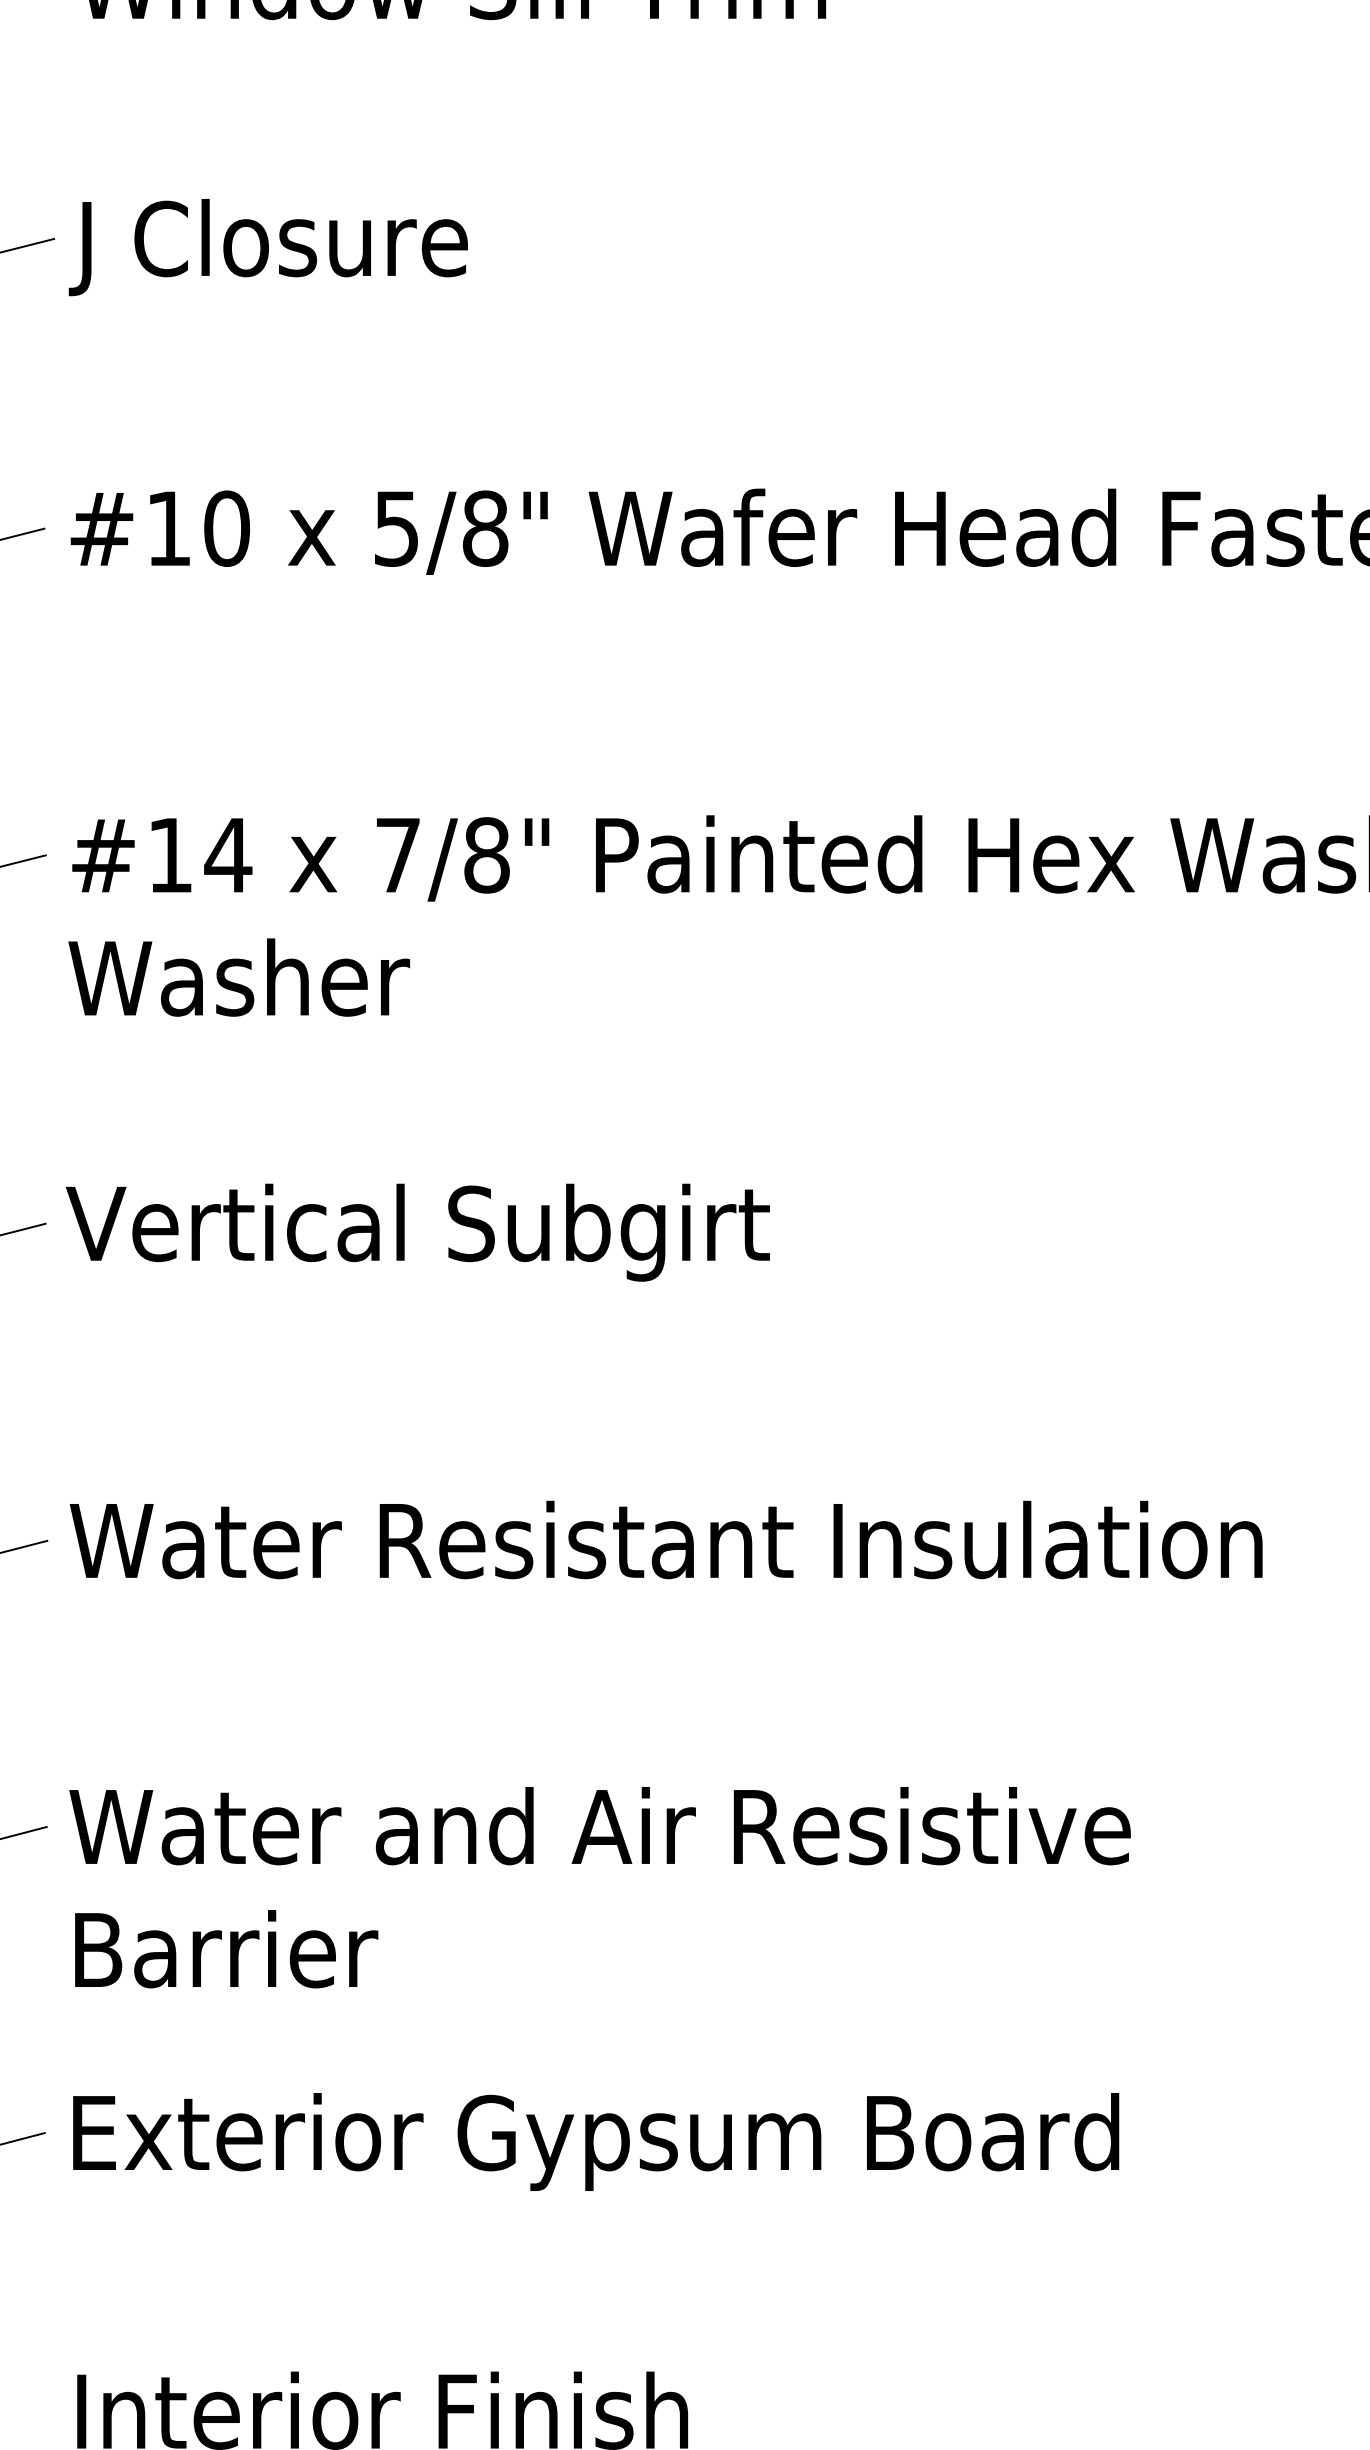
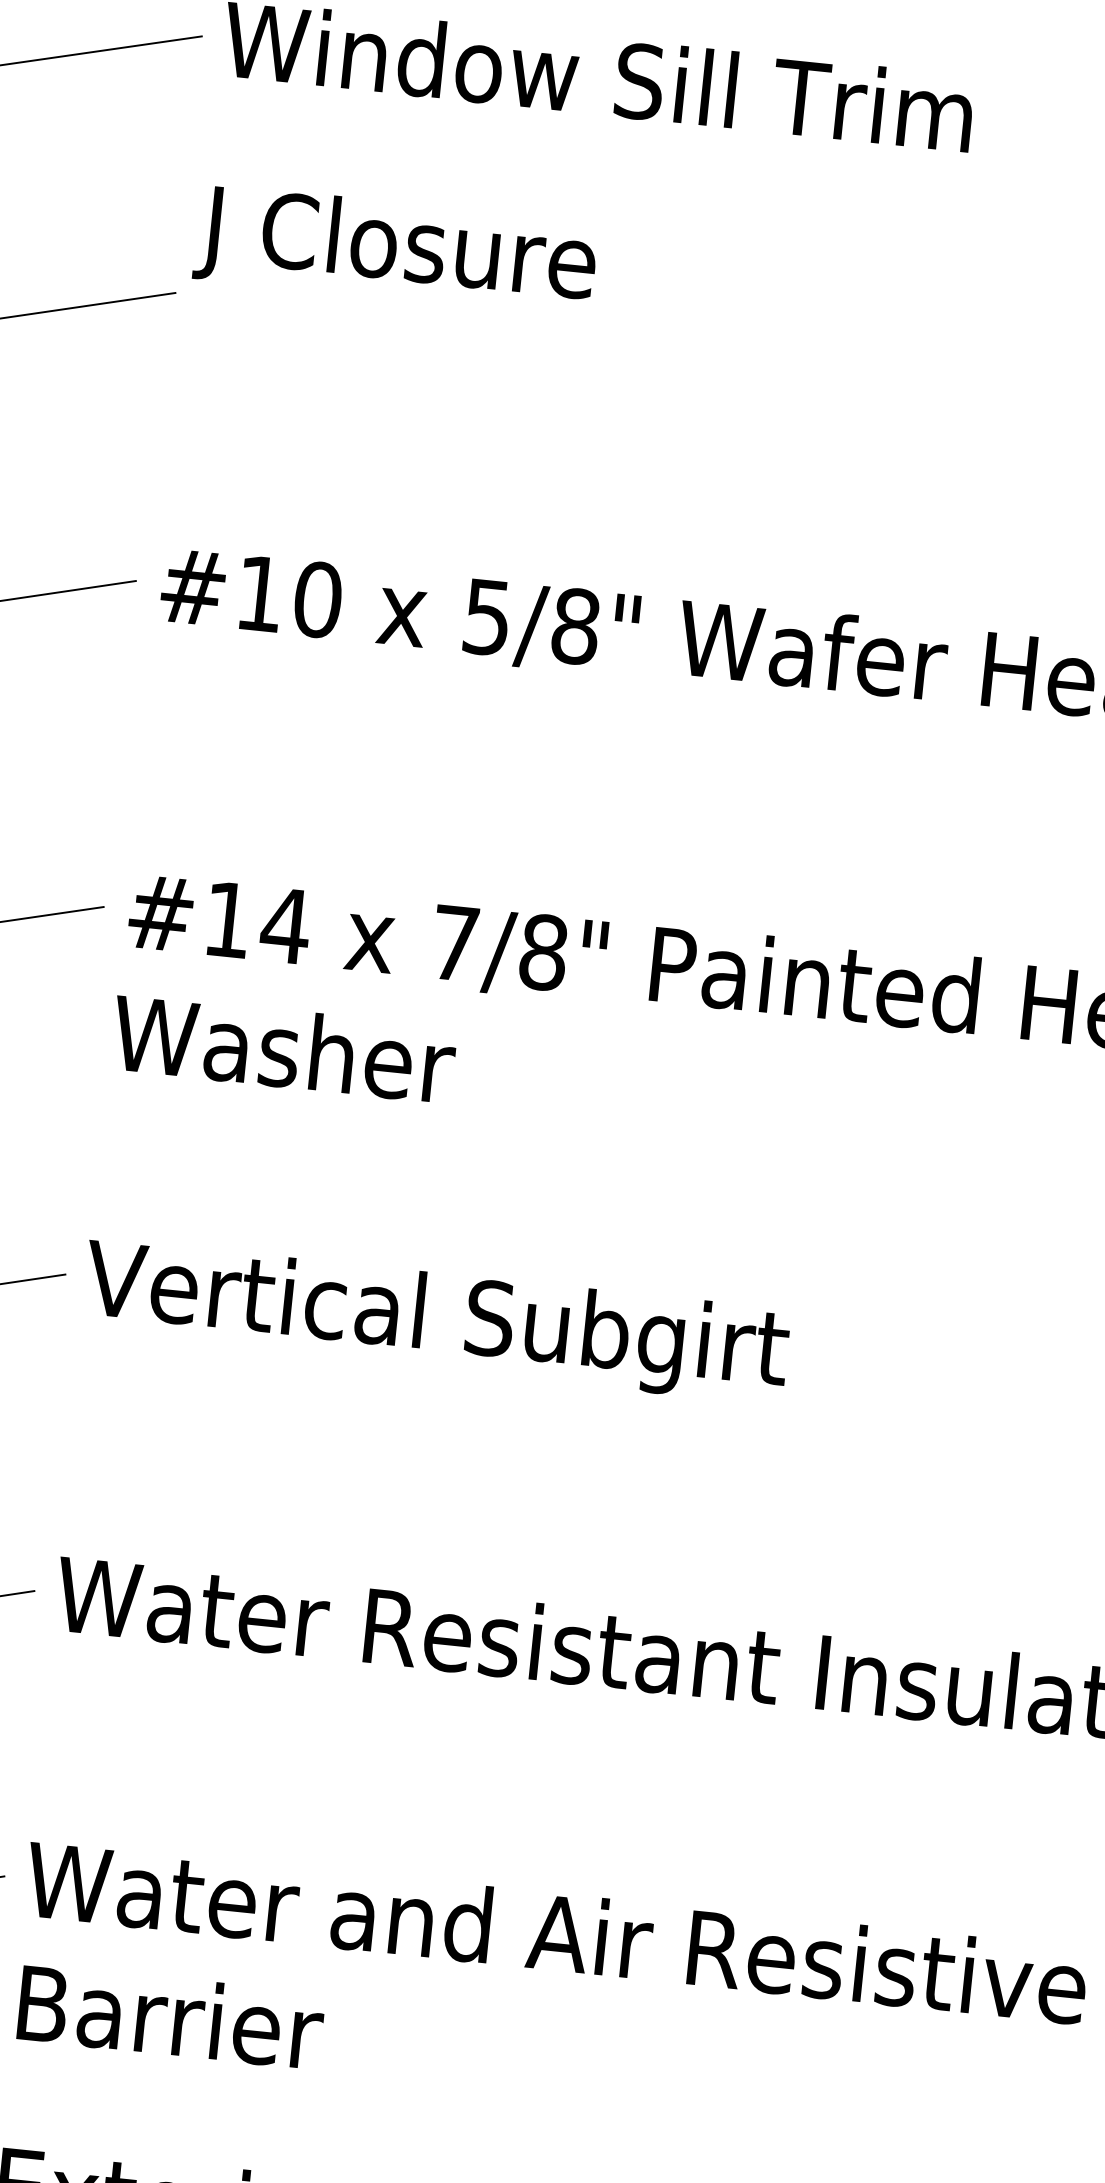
text: (267, 247) -> (394, 250), moved

